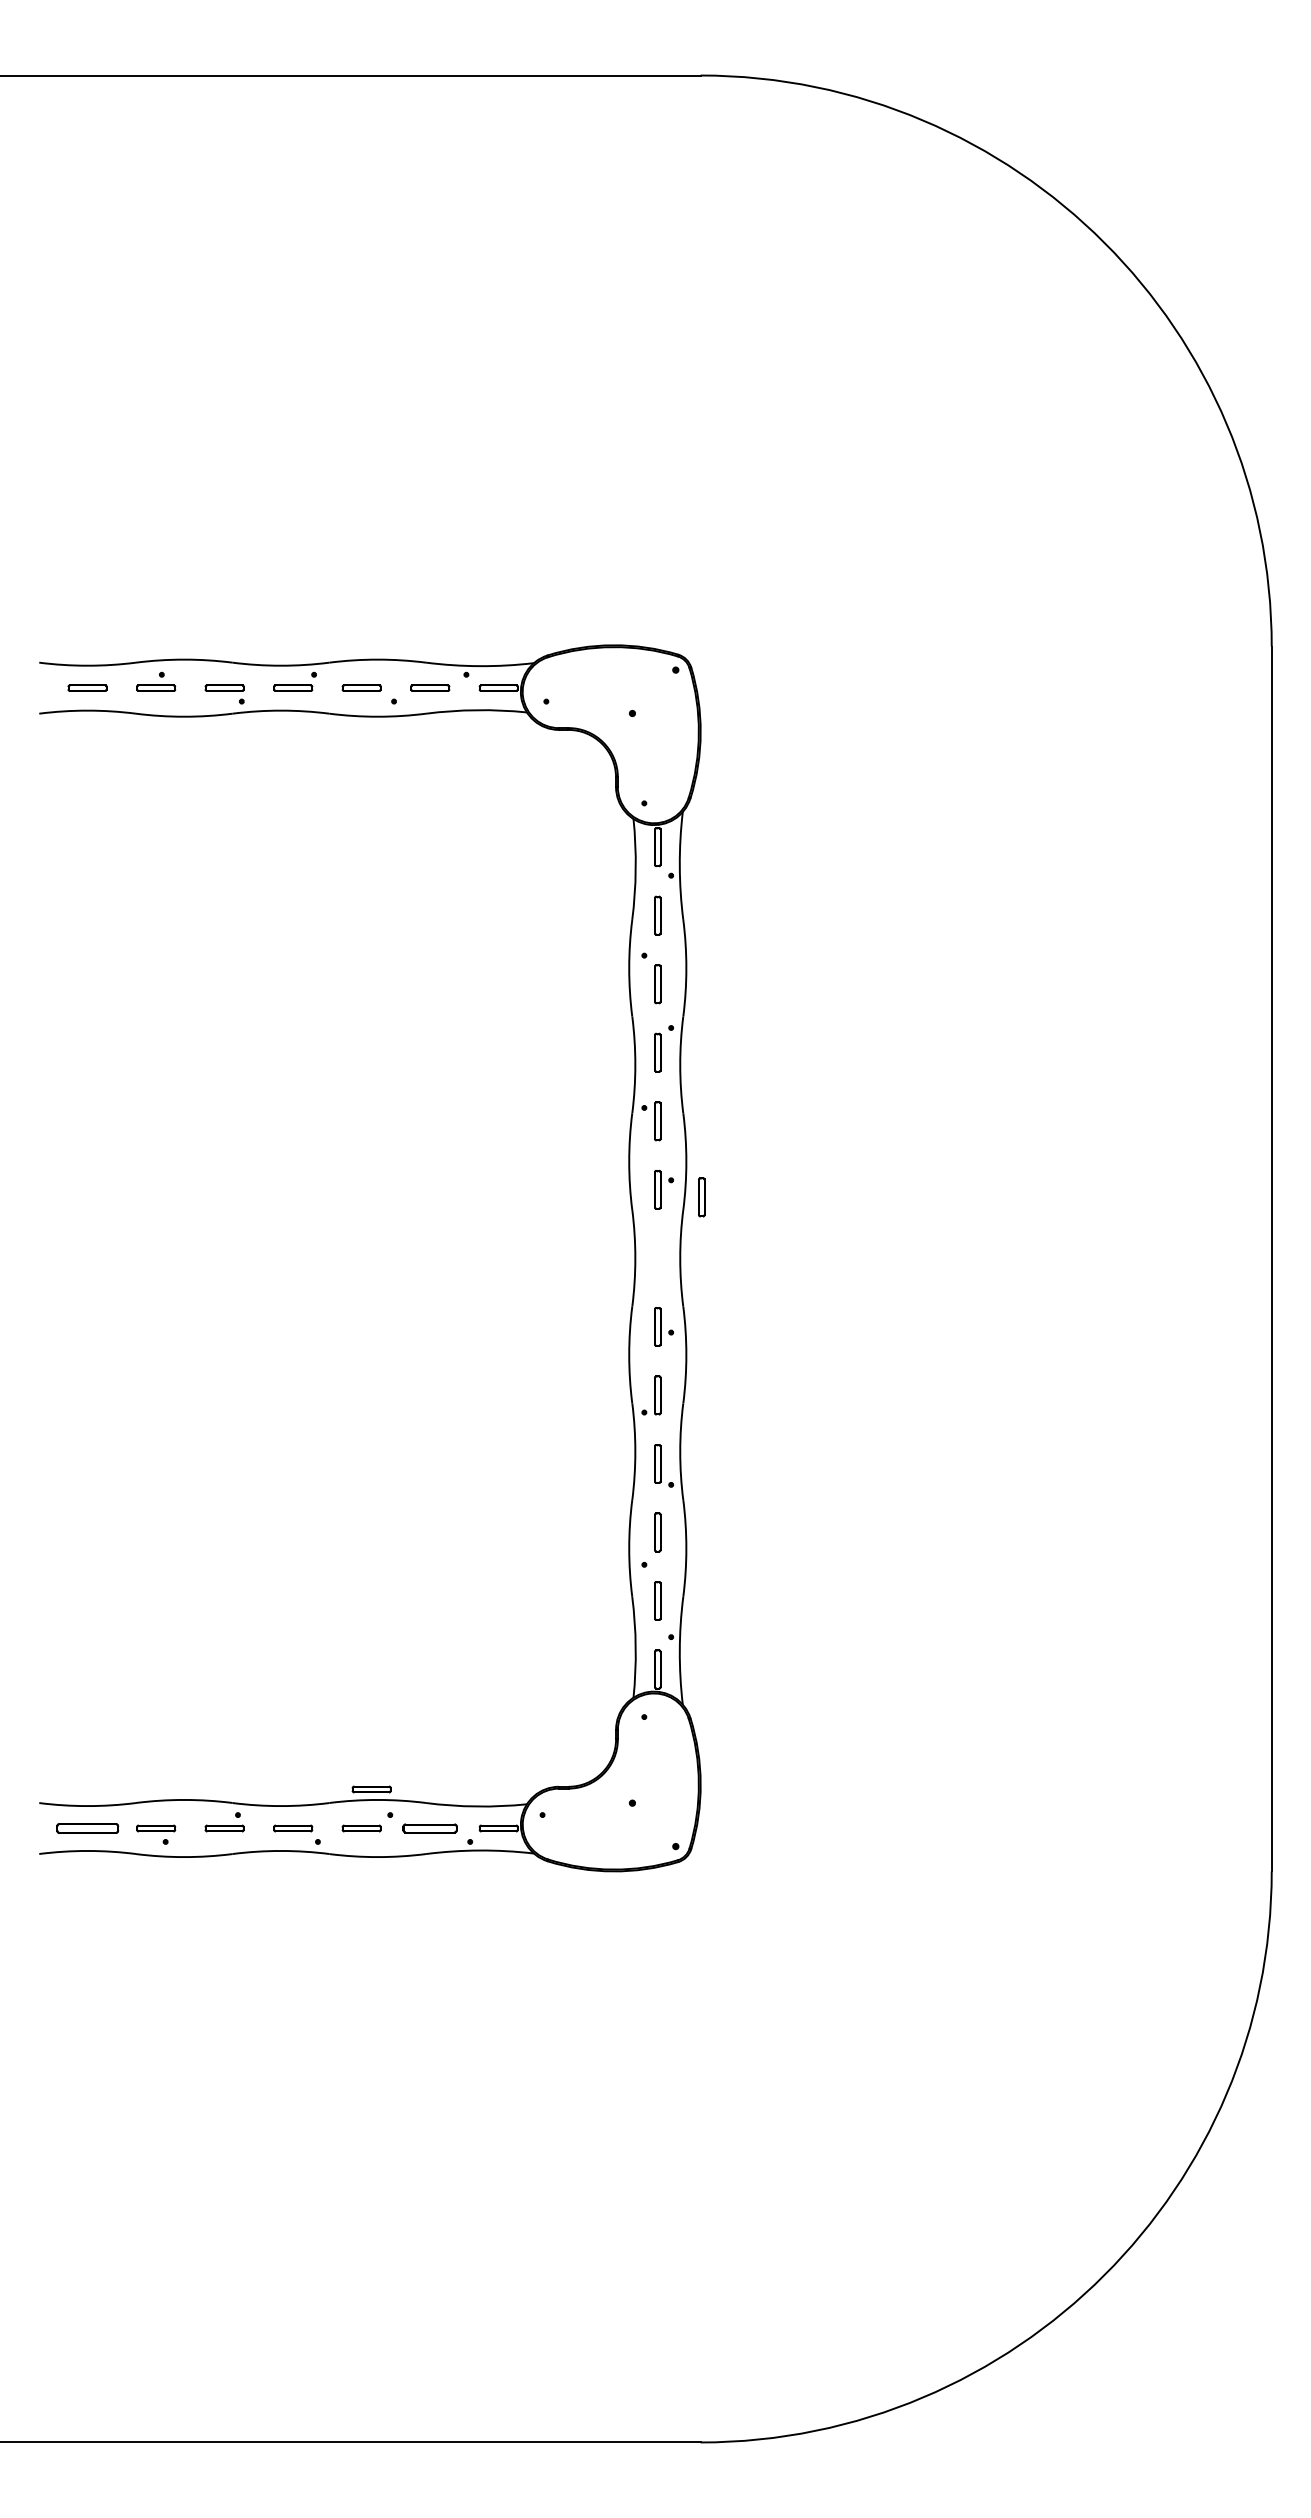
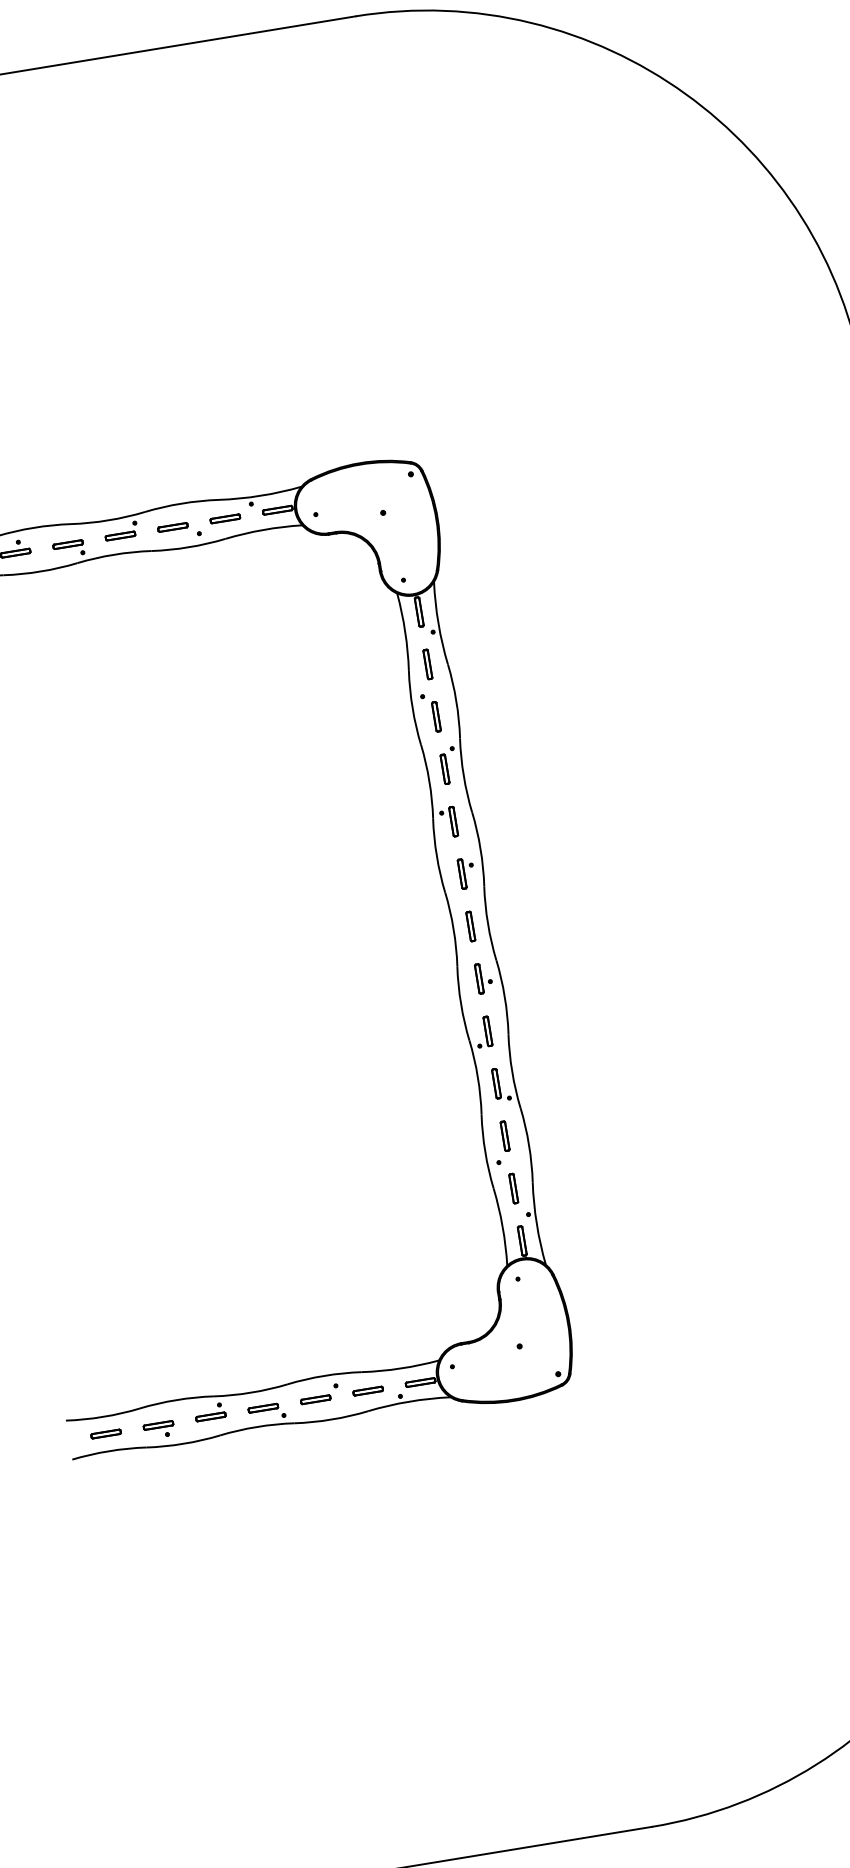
part: (701, 1197) -> (470, 926), moved
part: (371, 1789) -> (318, 1368), removed
part: (87, 1828) -> (106, 1434), size x0.62
part: (430, 1828) -> (368, 1391), size x0.71

